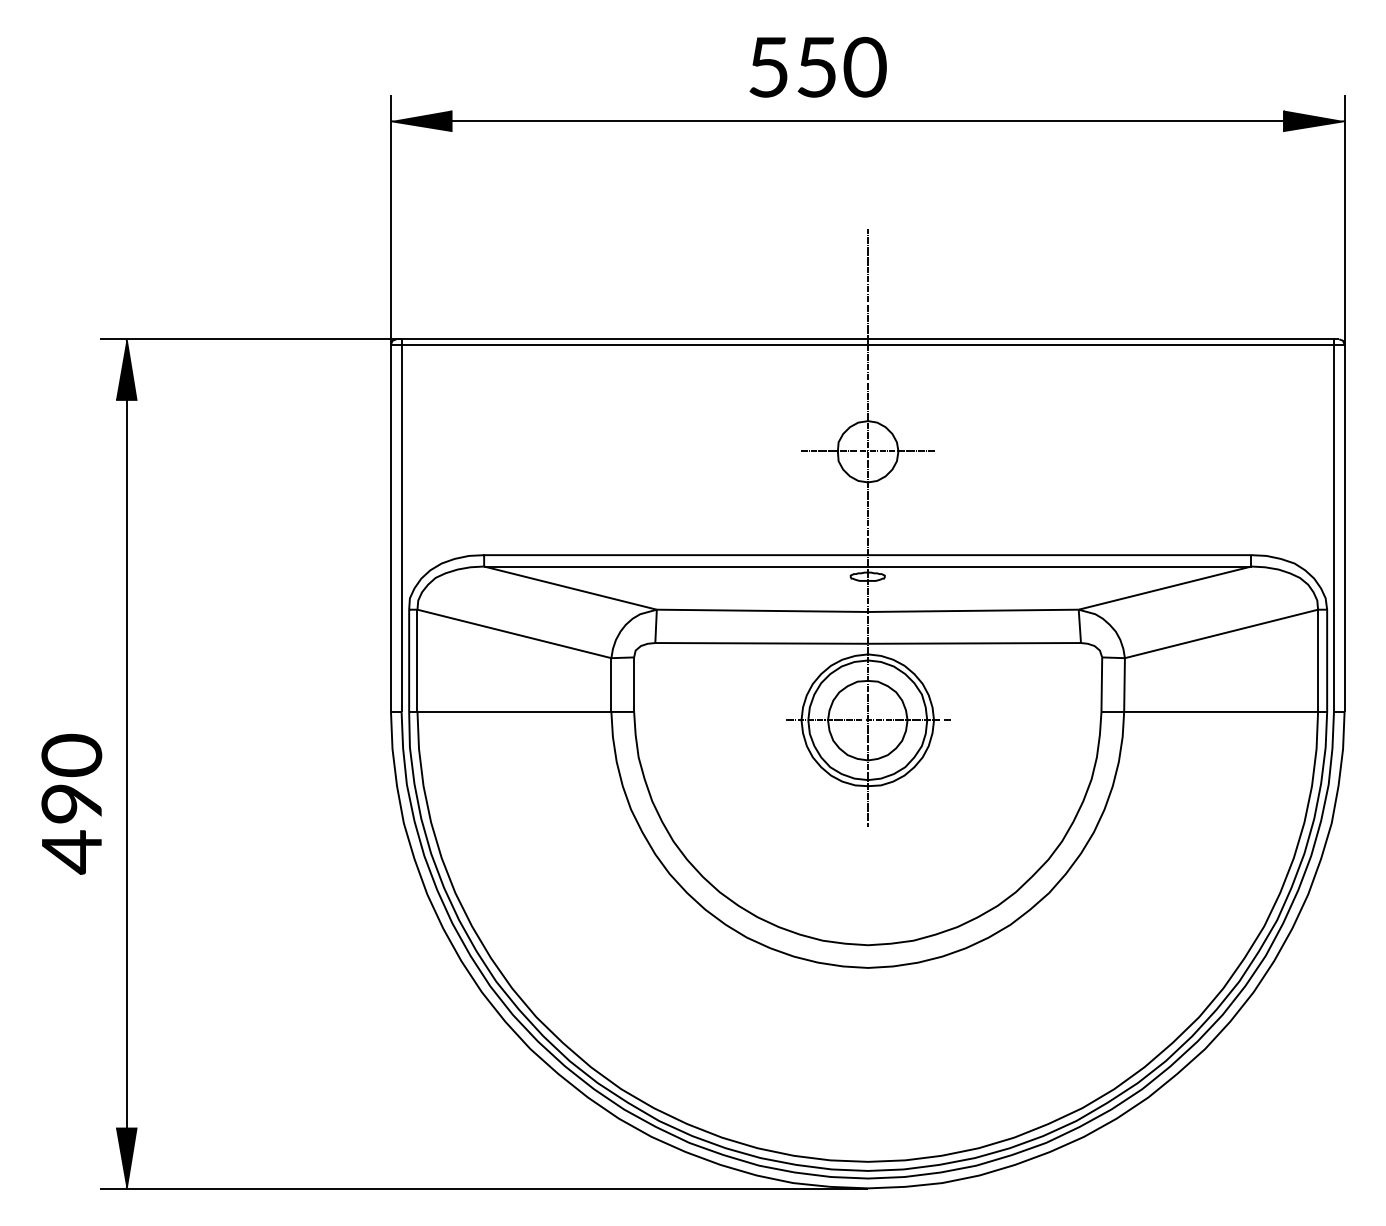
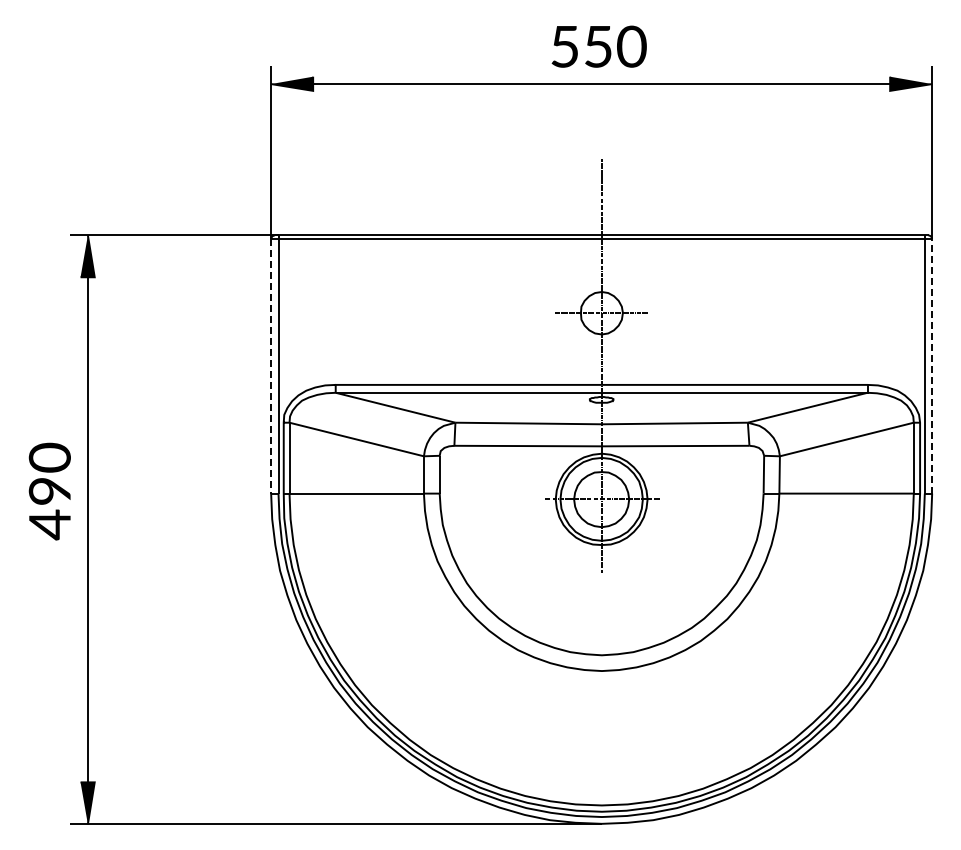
text: (817, 66) -> (598, 46), moved
line: (1345, 527) -> (932, 365), solid -> dashed
line: (391, 528) -> (271, 366), solid -> dashed
text: (71, 804) -> (49, 491), moved

